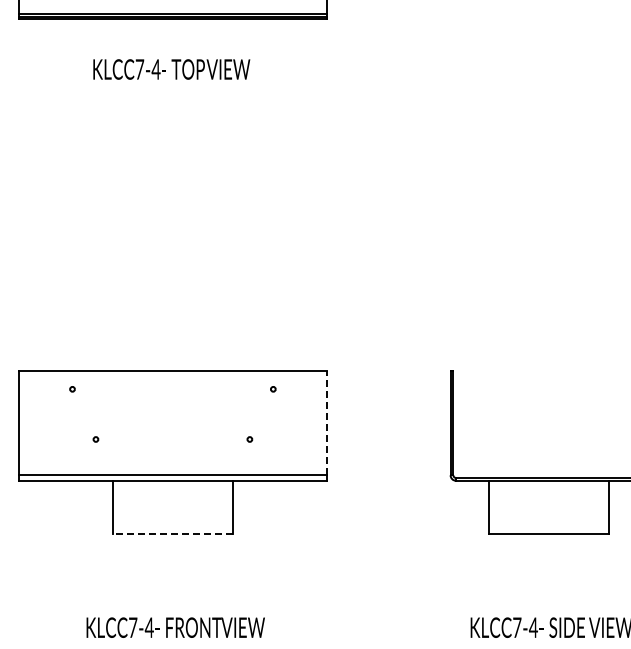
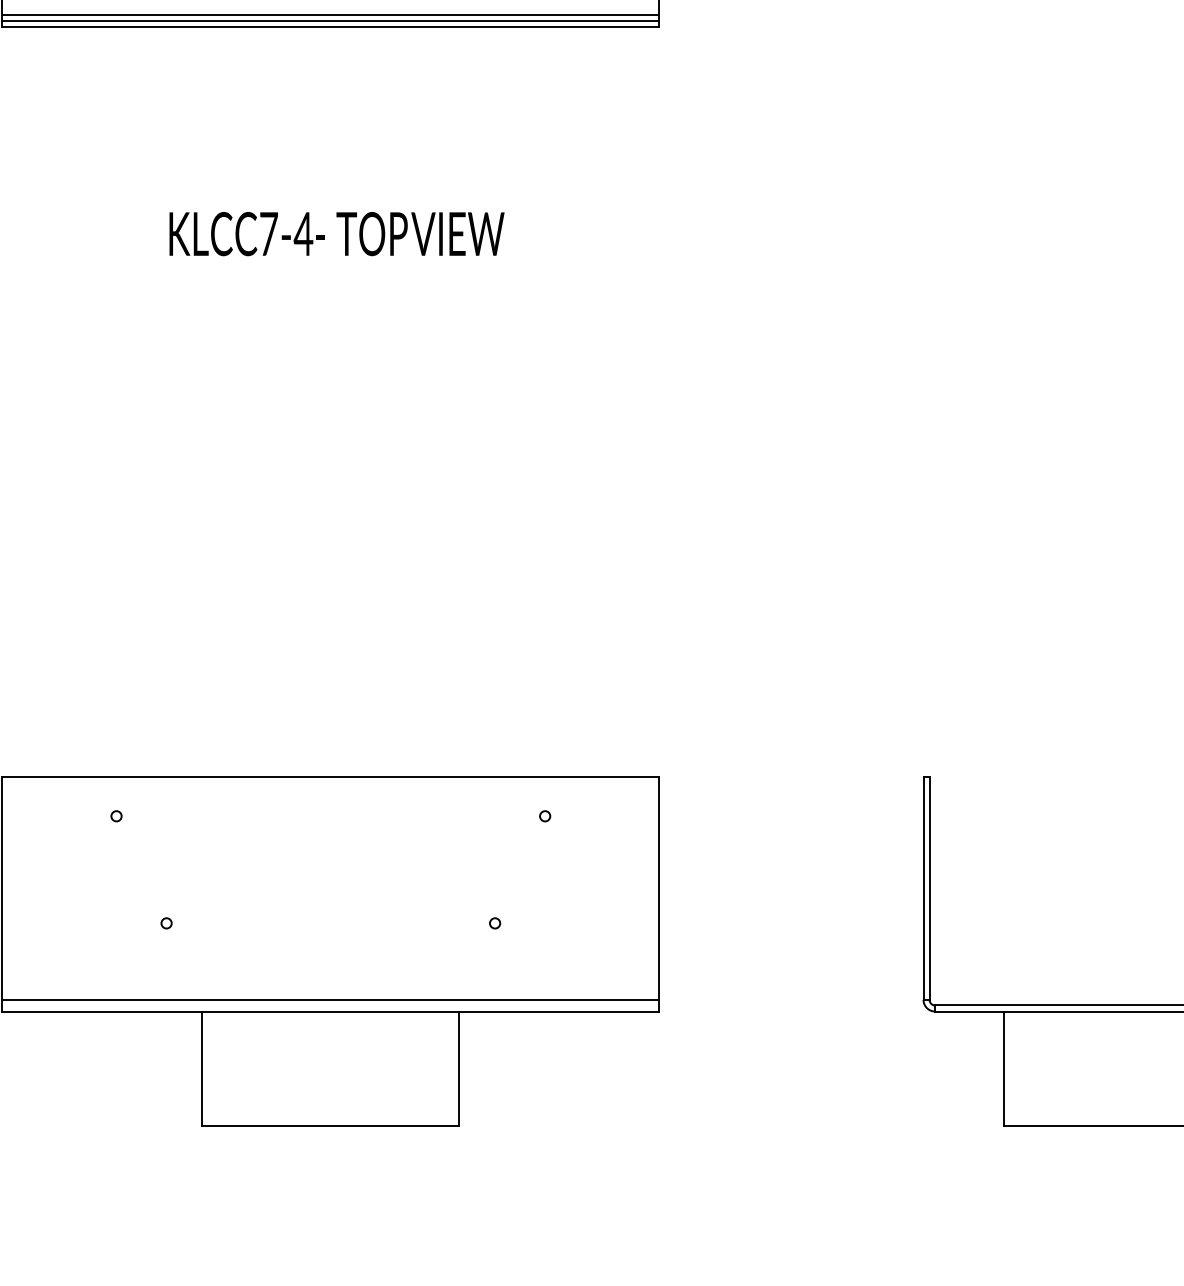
text: (171, 69) -> (336, 234), moved
line: (326, 422) -> (658, 887), dashed -> solid
line: (172, 534) -> (329, 1126), dashed -> solid

